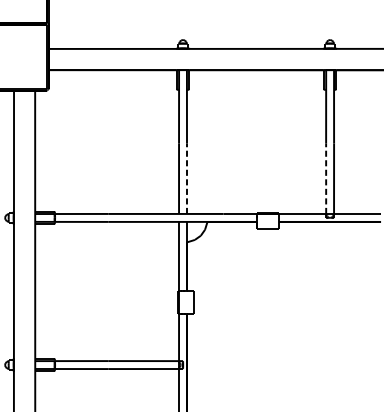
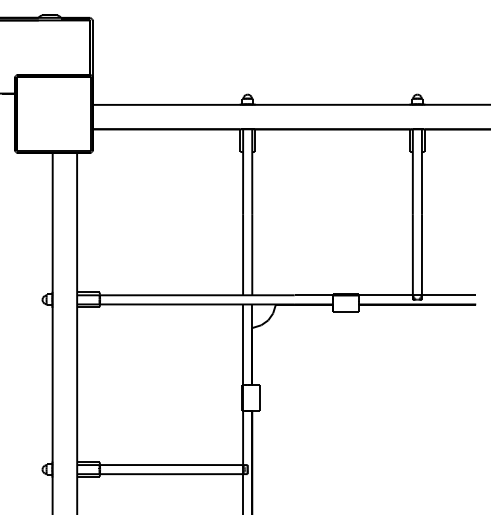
line: (187, 178) -> (252, 254), dashed -> solid
line: (325, 178) -> (412, 254), dashed -> solid

